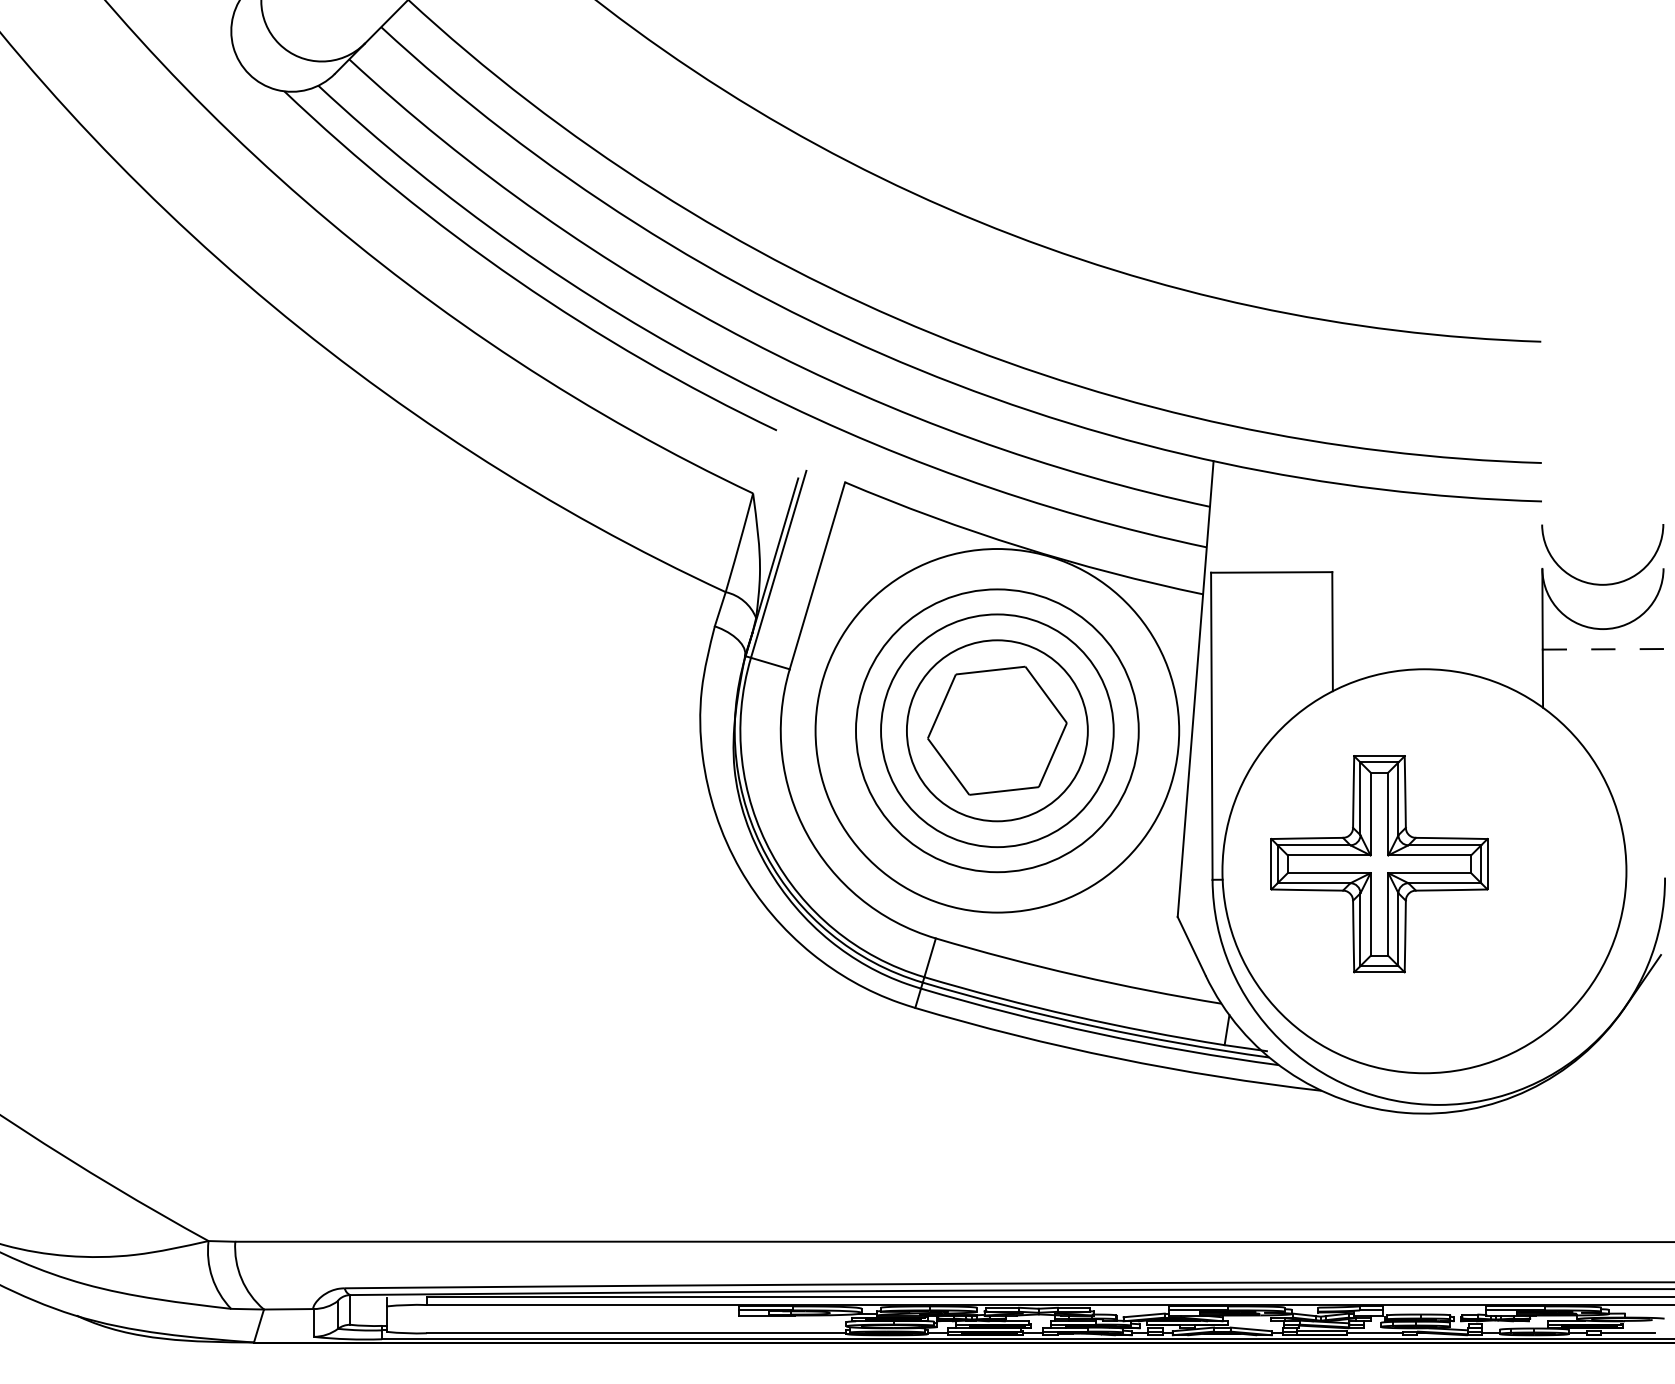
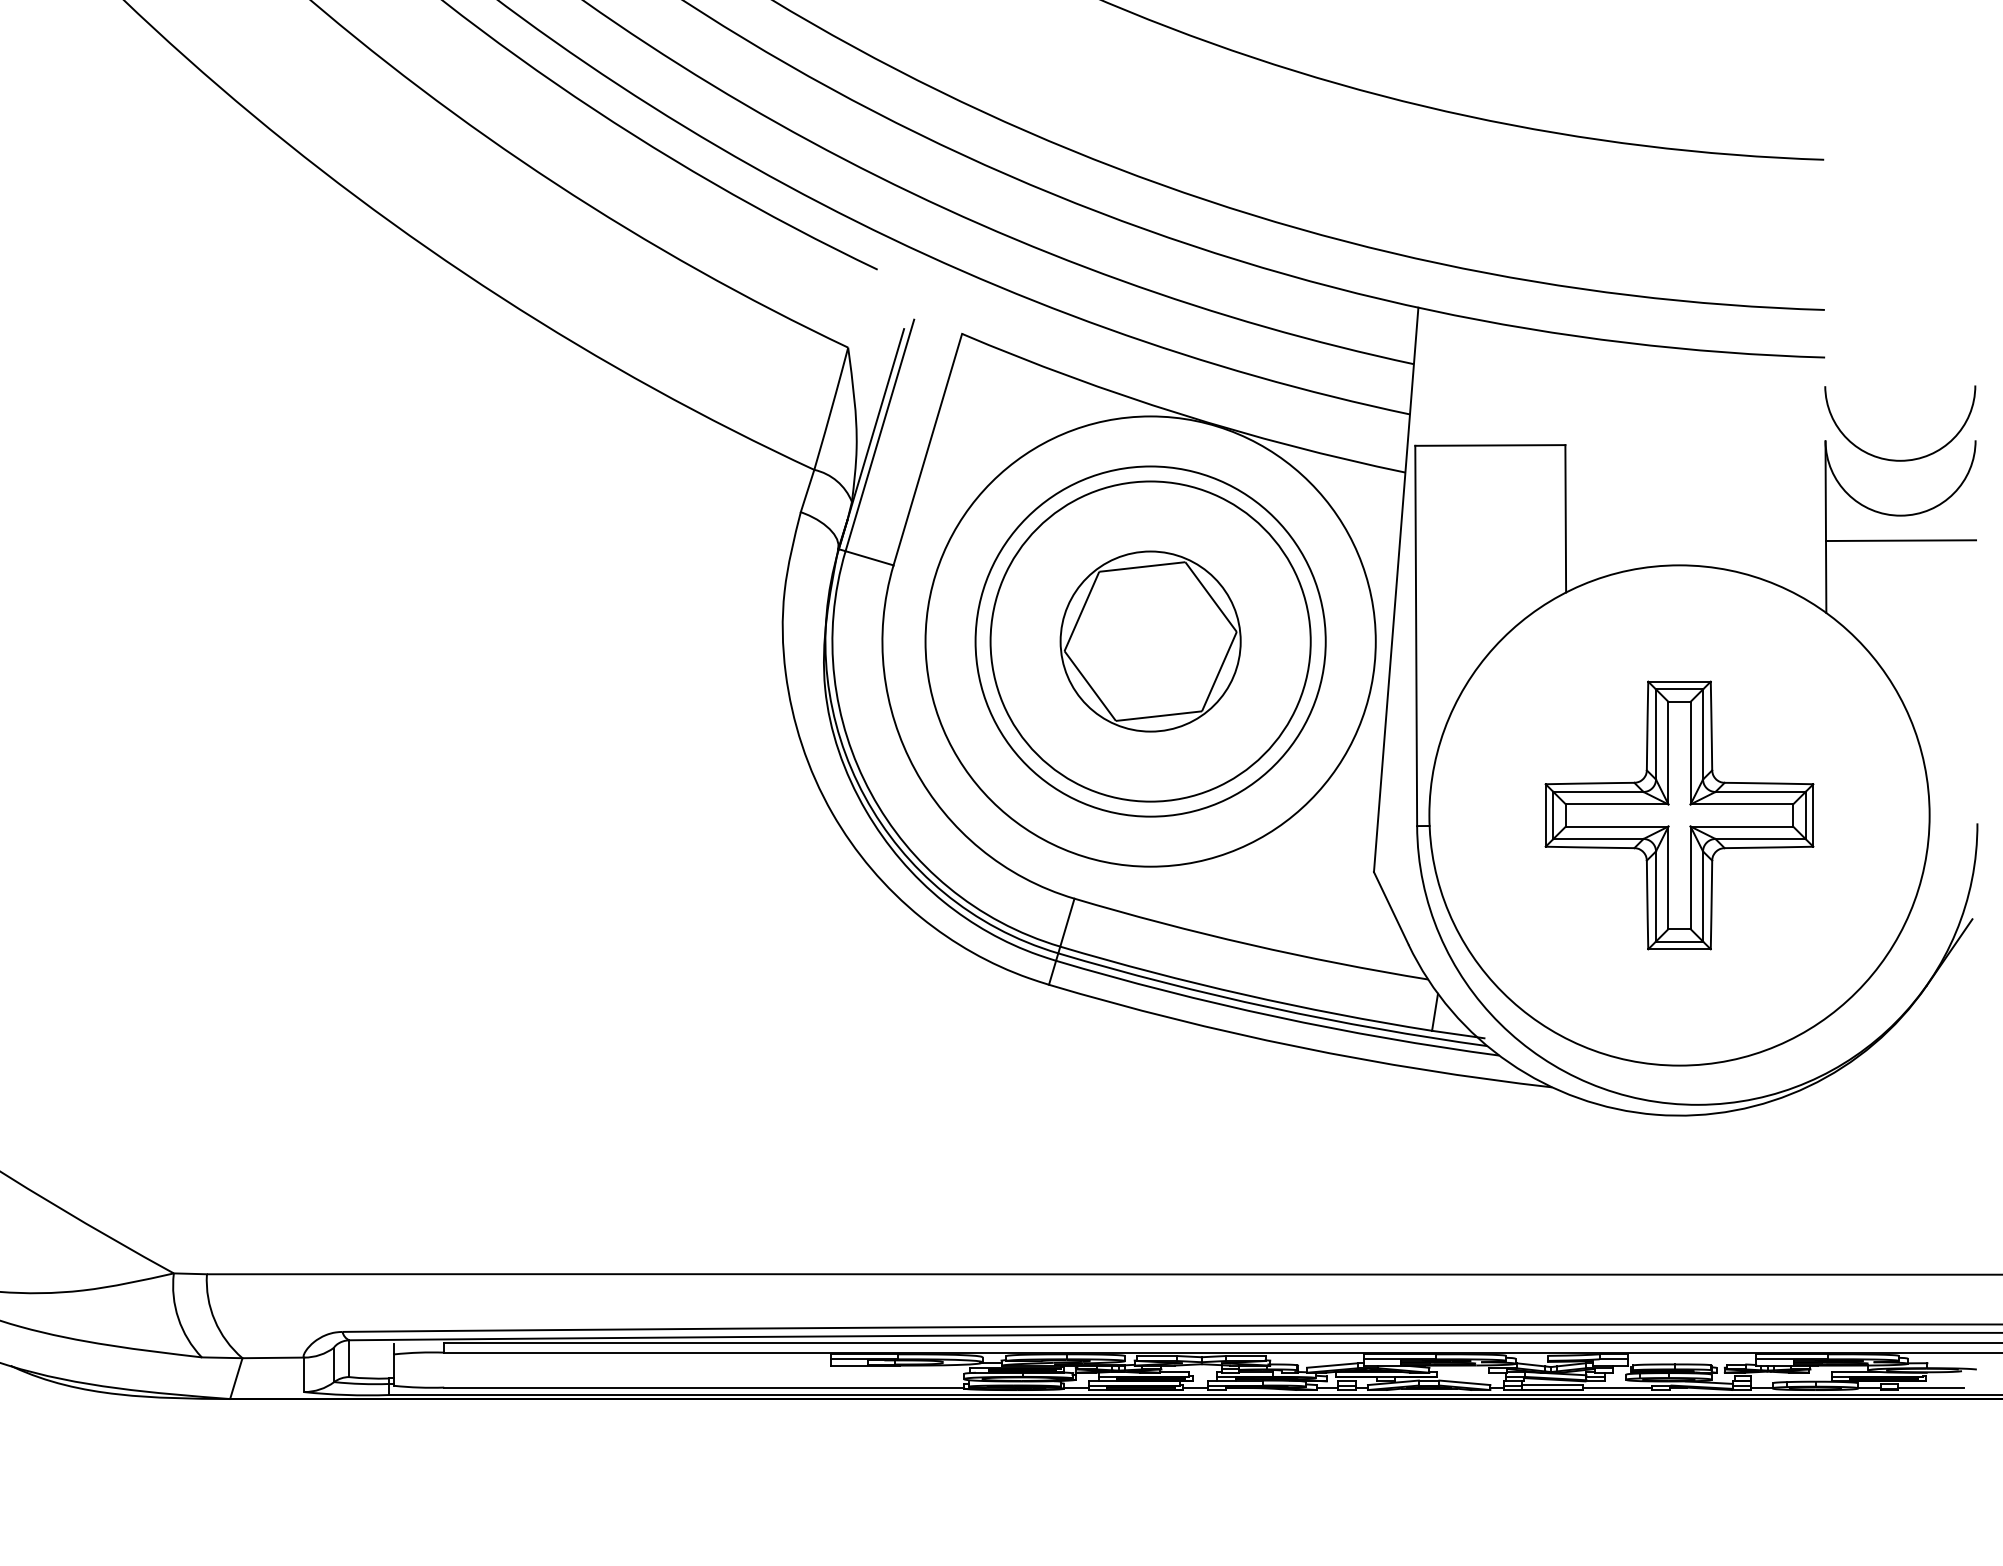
line: (1603, 649) -> (1901, 540), dashed -> solid
circle: (997, 730) -> (1150, 641), size x0.62
circle: (997, 730) -> (1150, 641), size x1.43
part: (1379, 864) -> (1679, 815), moved

